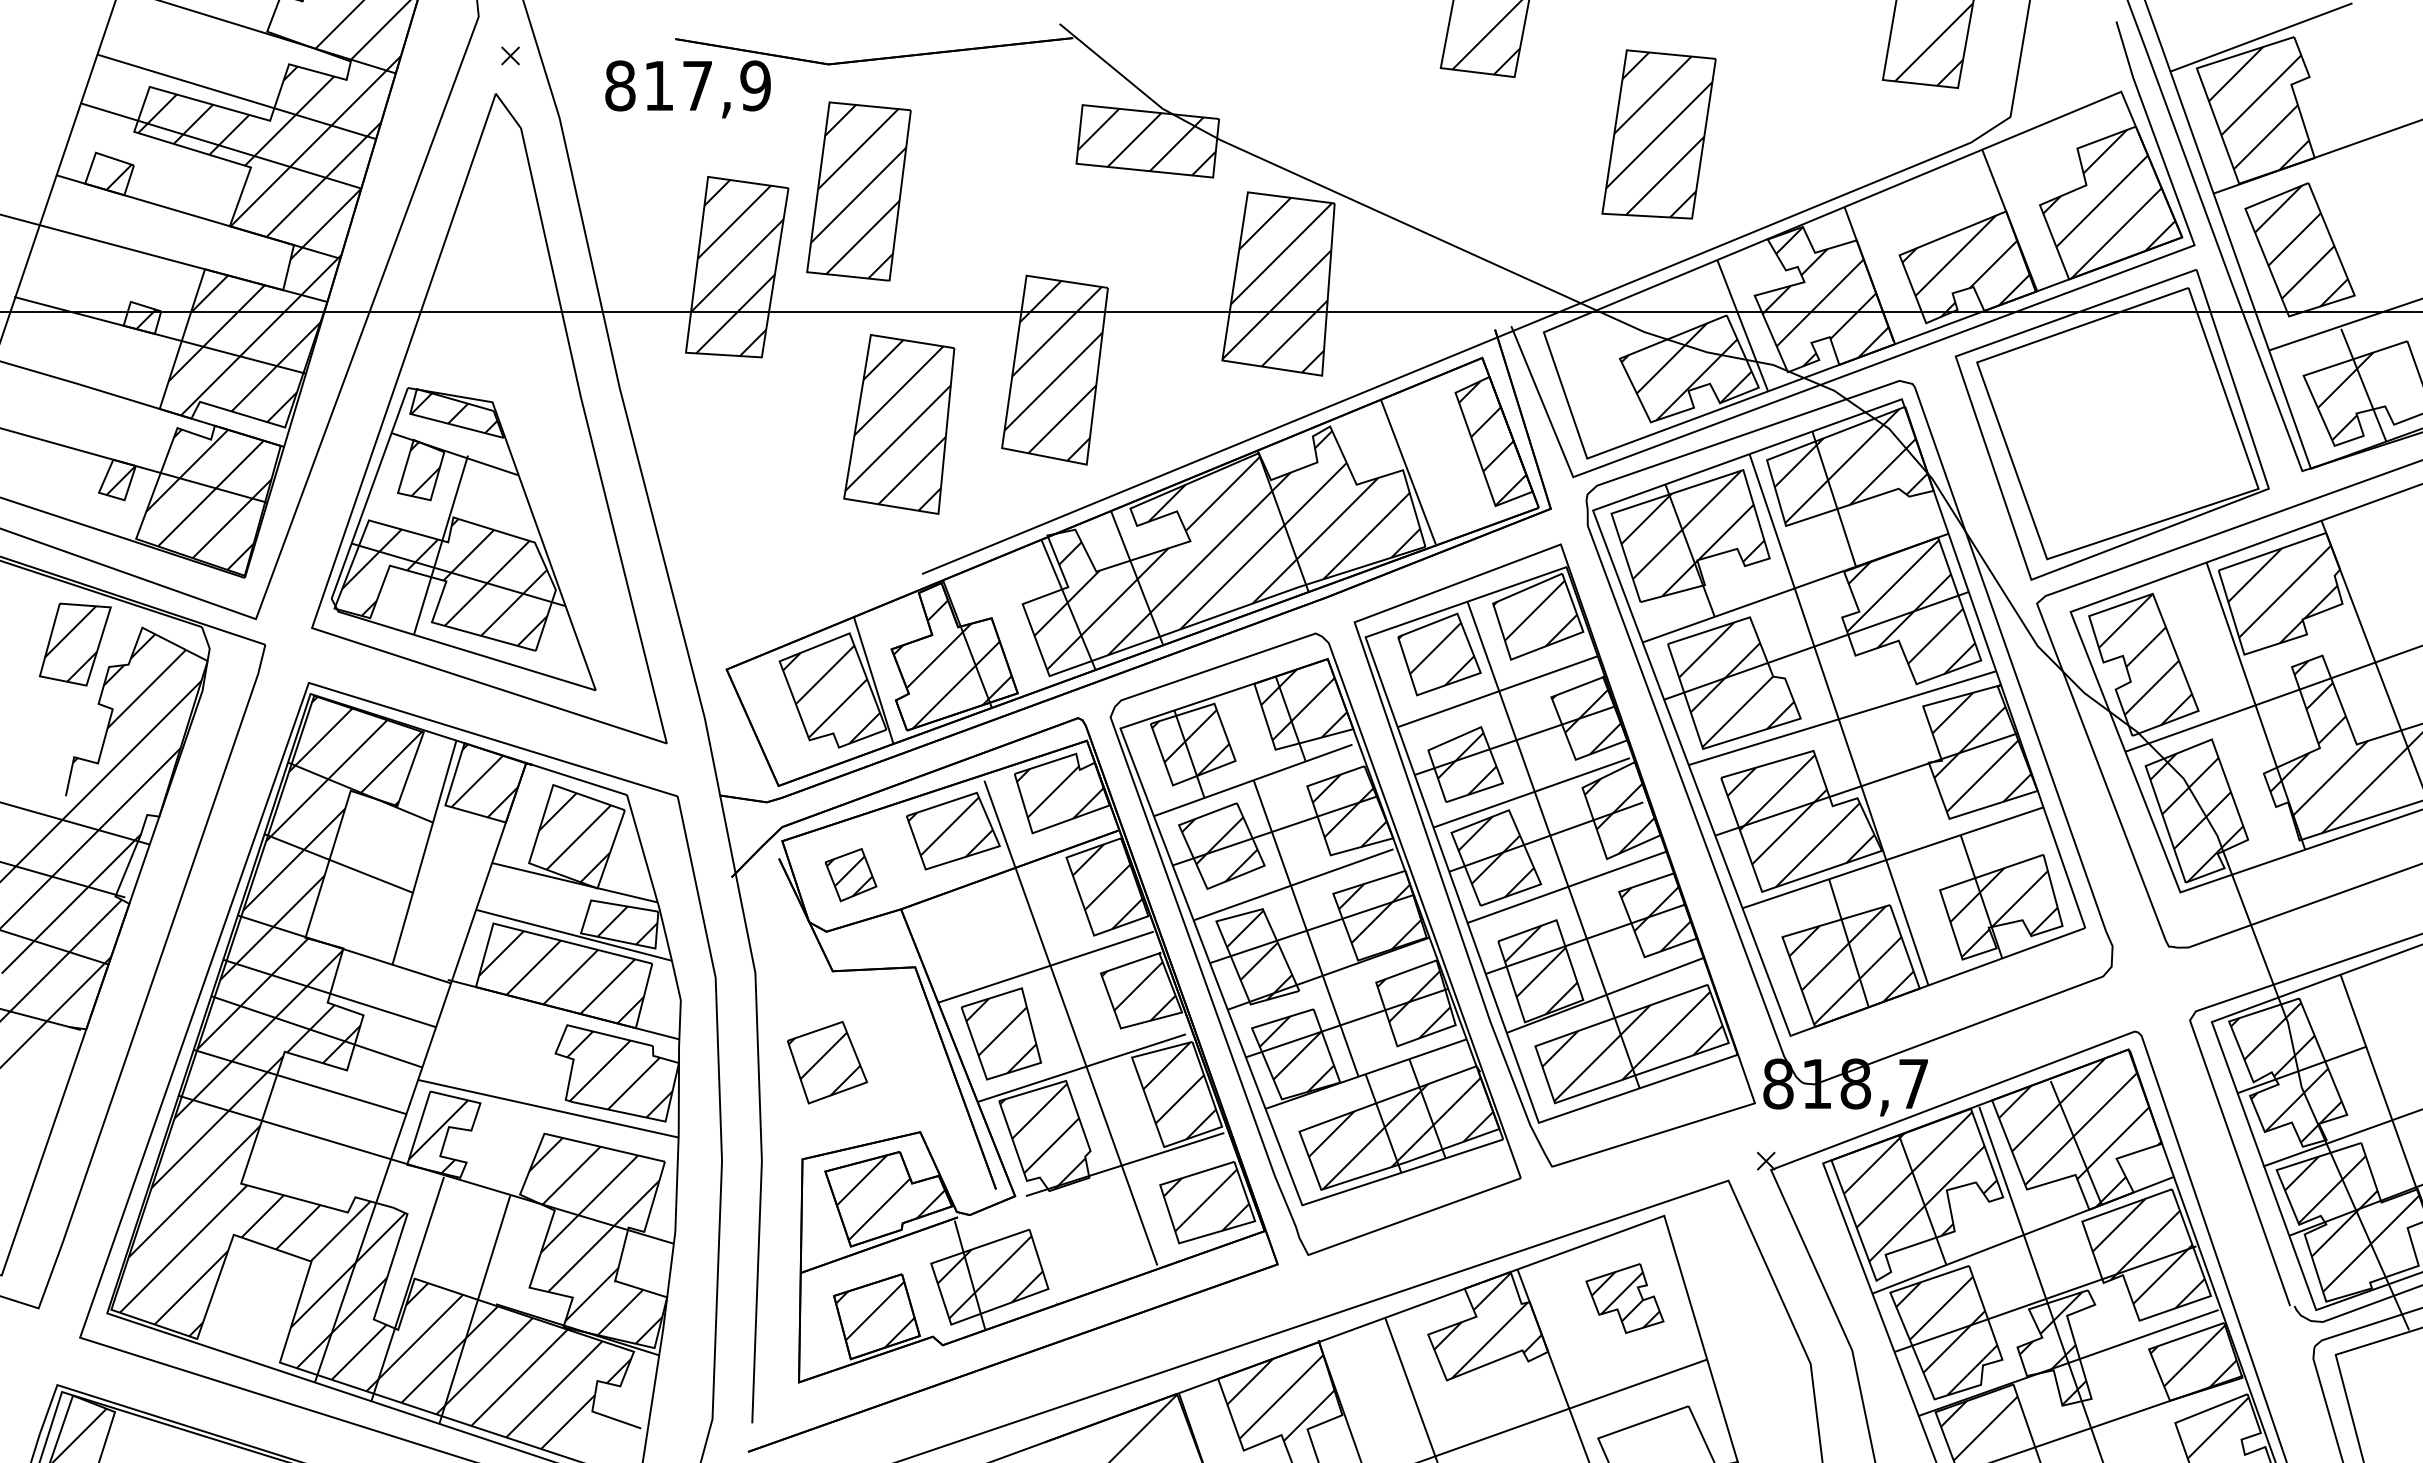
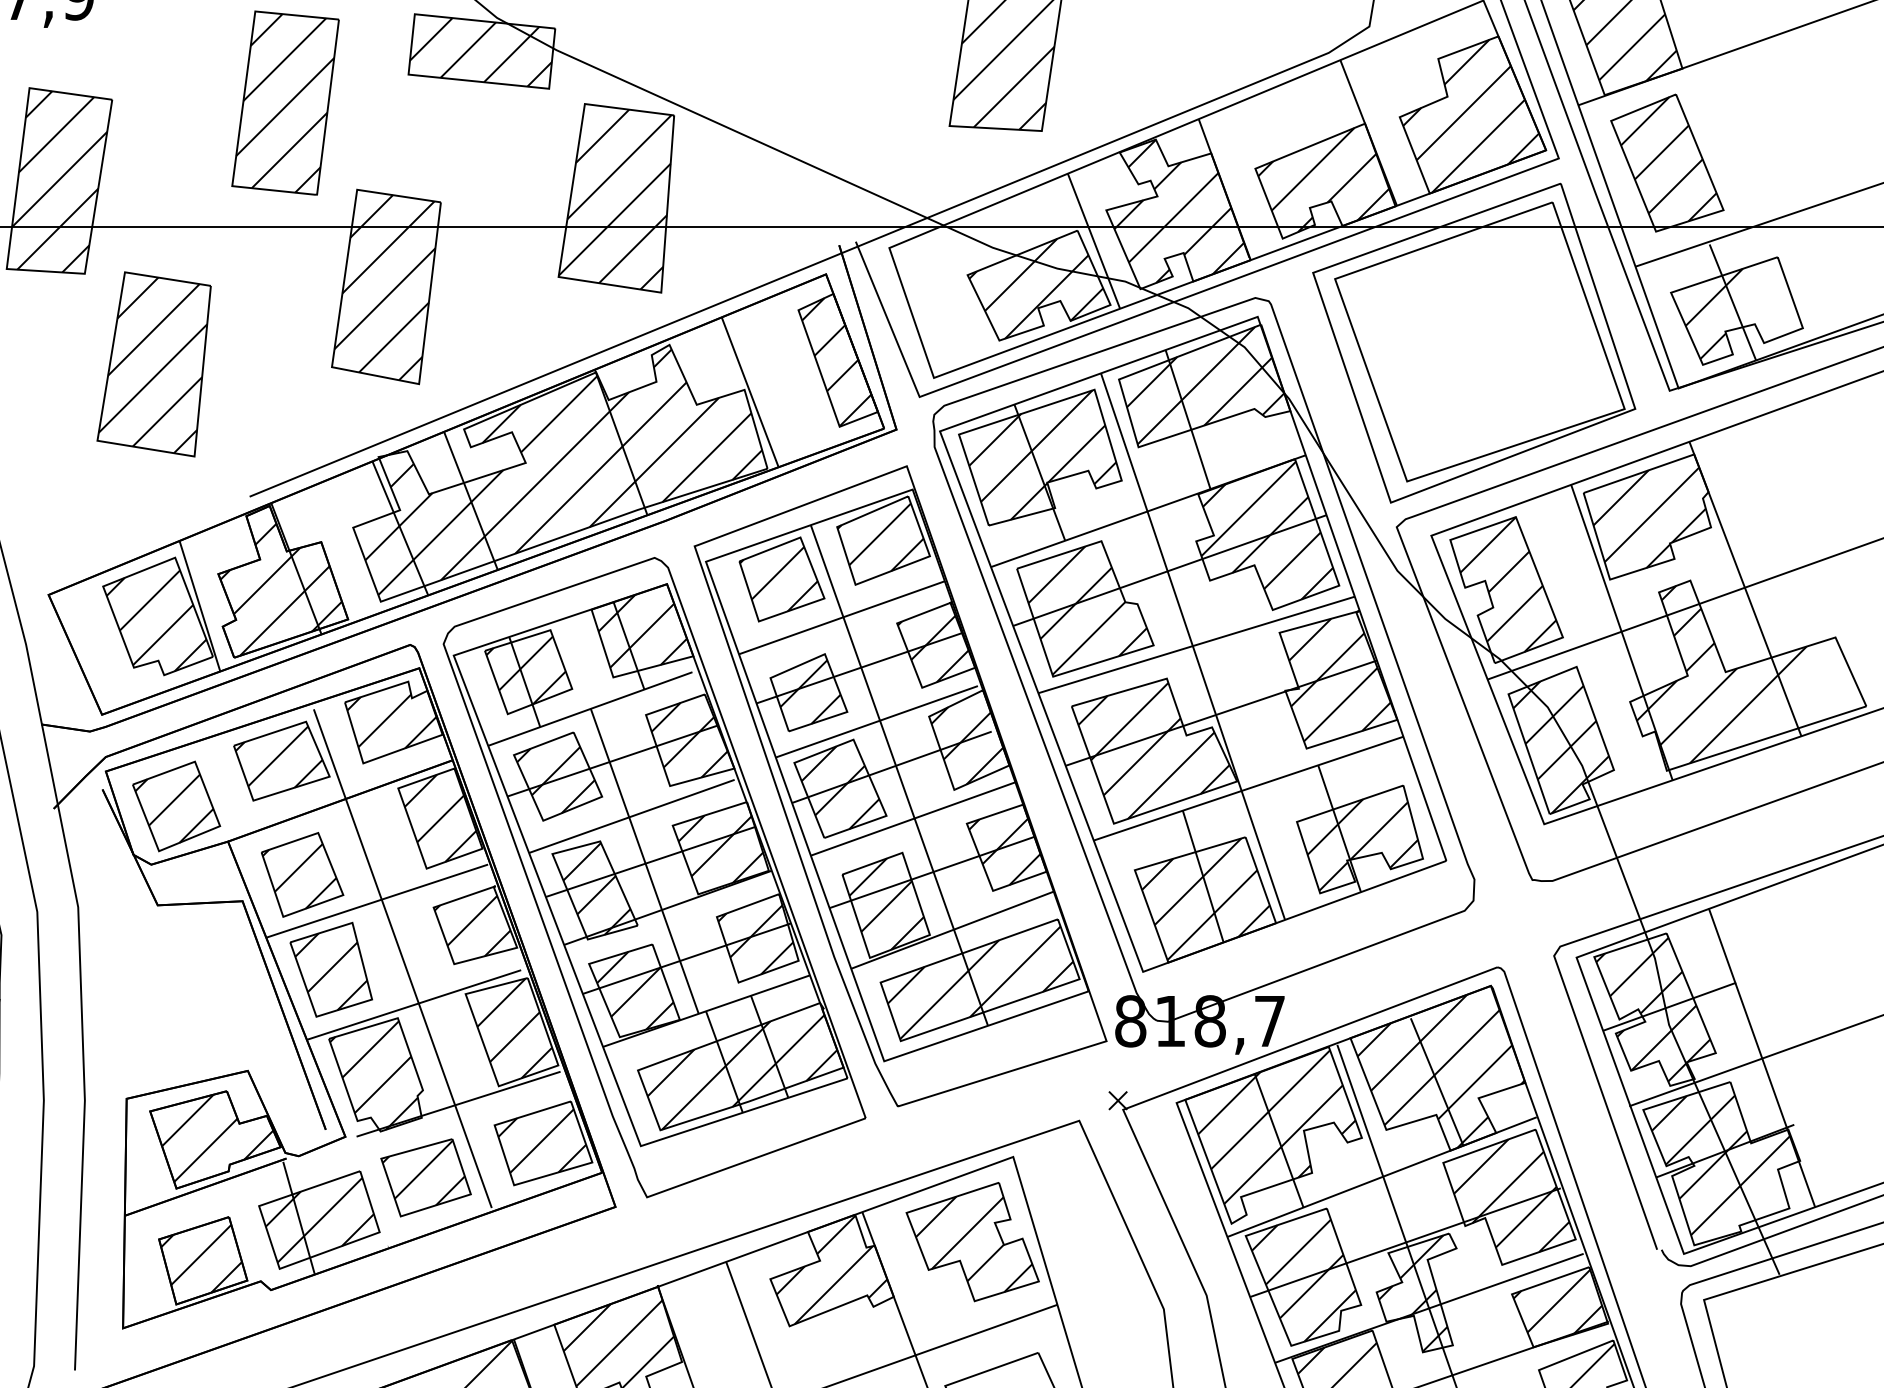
part: (858, 191) -> (285, 103), moved
part: (899, 424) -> (154, 364), moved
part: (850, 874) -> (176, 805), size x1.67
part: (827, 1062) -> (302, 874), moved
part: (1093, 1235) -> (426, 1177), added
part: (1624, 1298) -> (972, 1242), size x1.67

